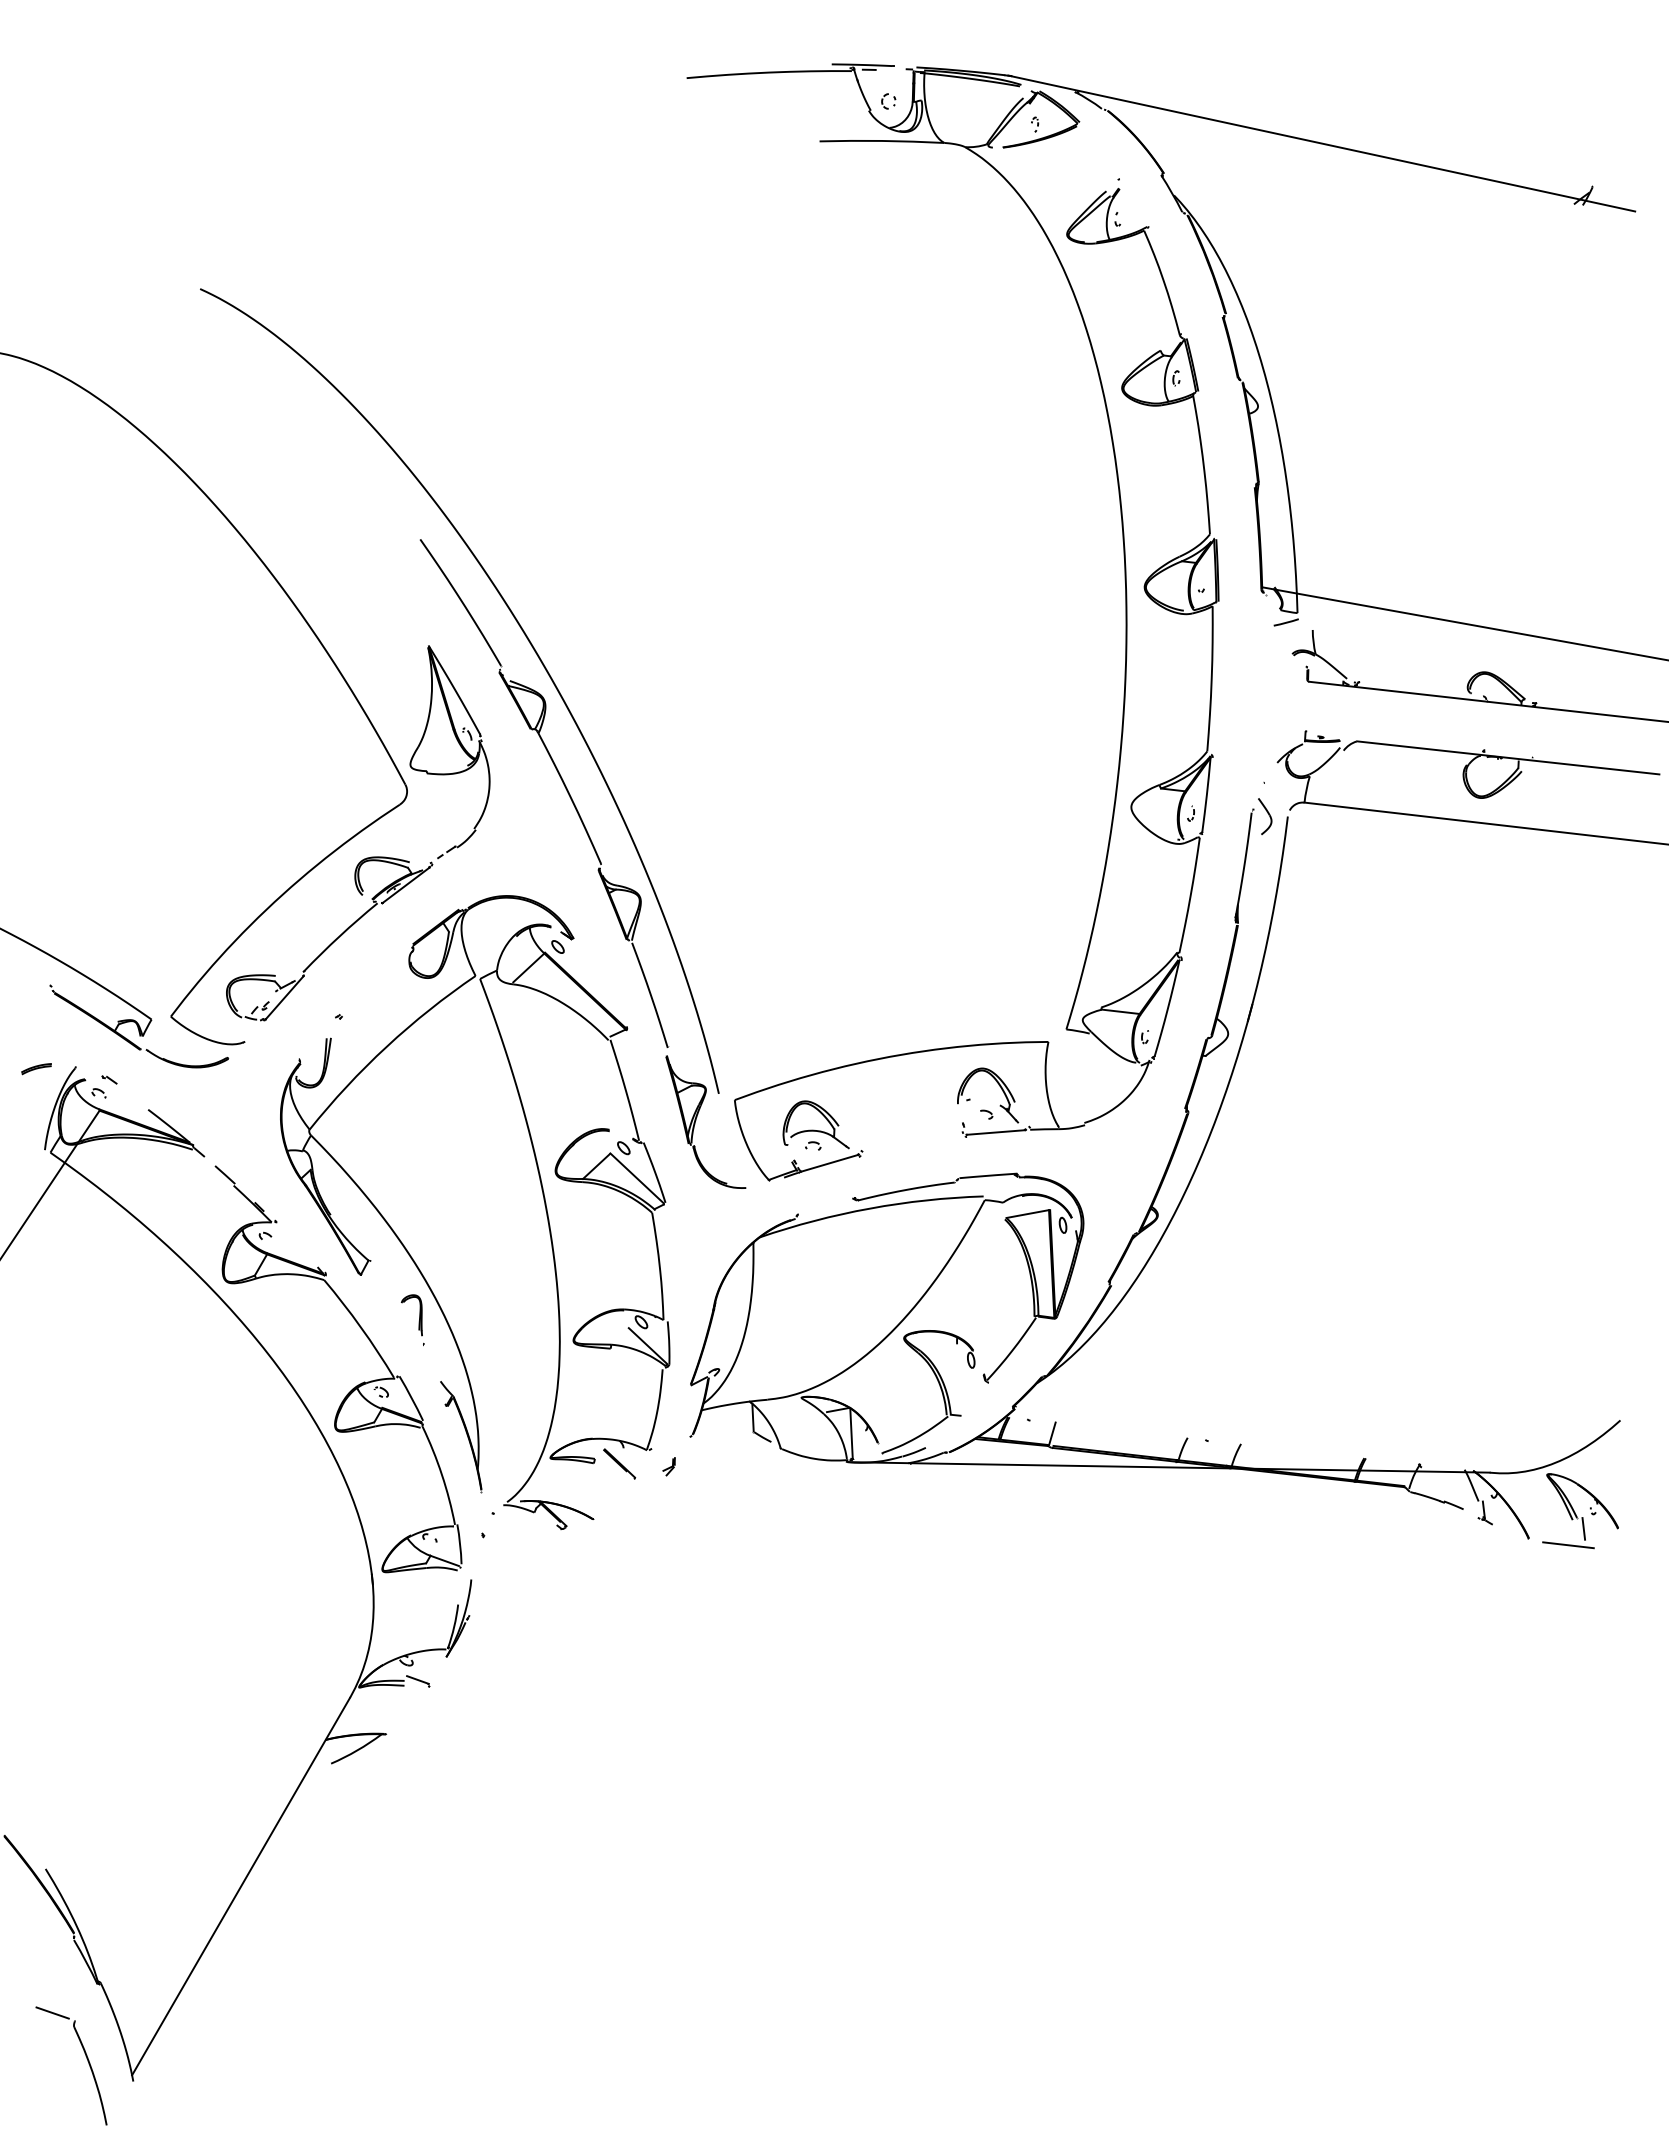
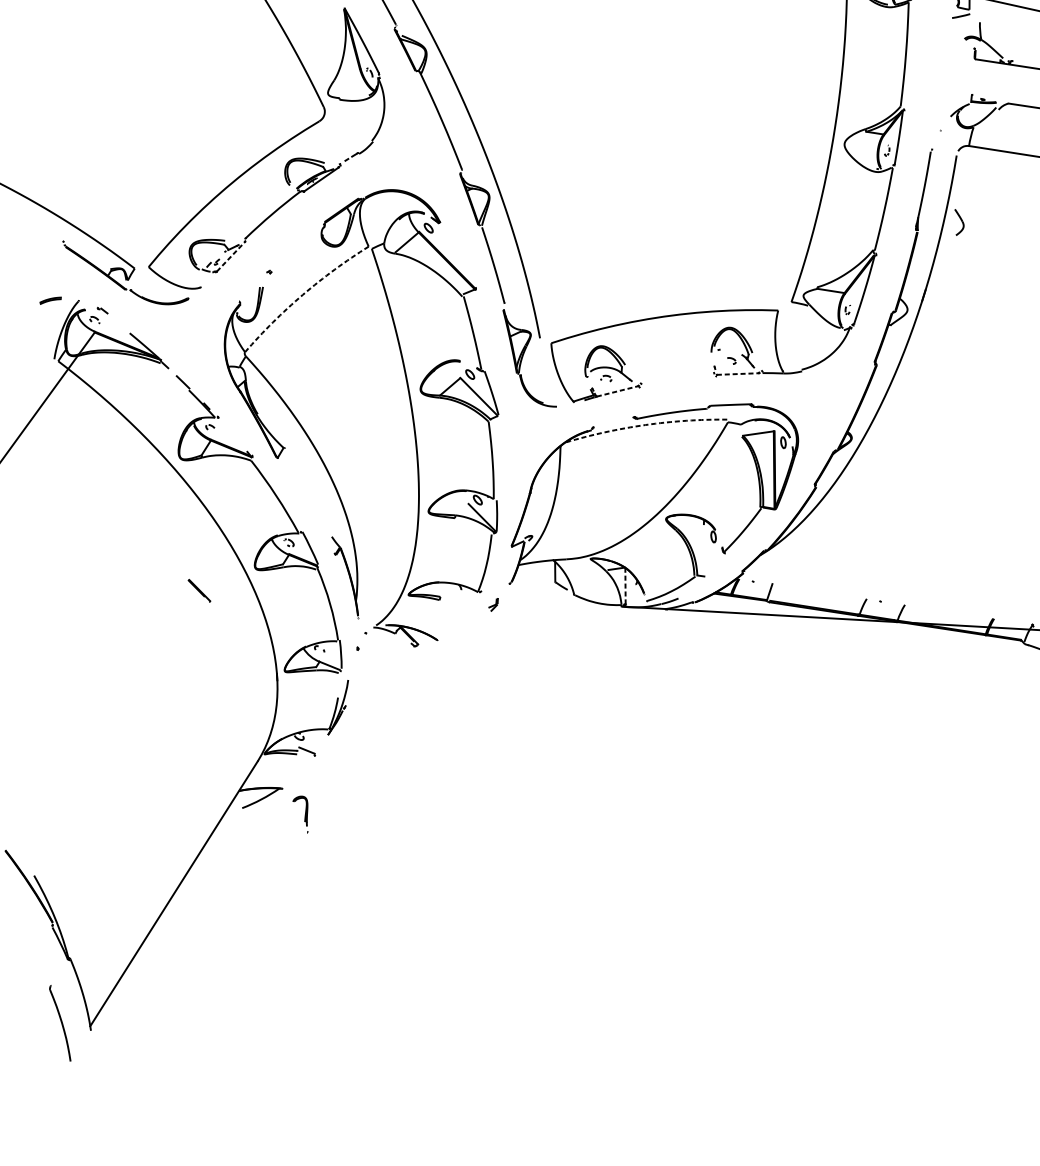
part: (1265, 816) -> (959, 222), moved
line: (285, 997) -> (231, 256), solid -> dashed
arc: (386, 1046) -> (302, 294), solid -> dashed
line: (996, 1132) -> (738, 374), solid -> dashed
line: (829, 1163) -> (617, 391), solid -> dashed
arc: (870, 1208) -> (645, 425), solid -> dashed
part: (418, 1321) -> (304, 815), moved
line: (851, 1433) -> (625, 586), solid -> dashed
line: (619, 1463) -> (199, 590), moved
line: (52, 2012) -> (34, 978), removed

